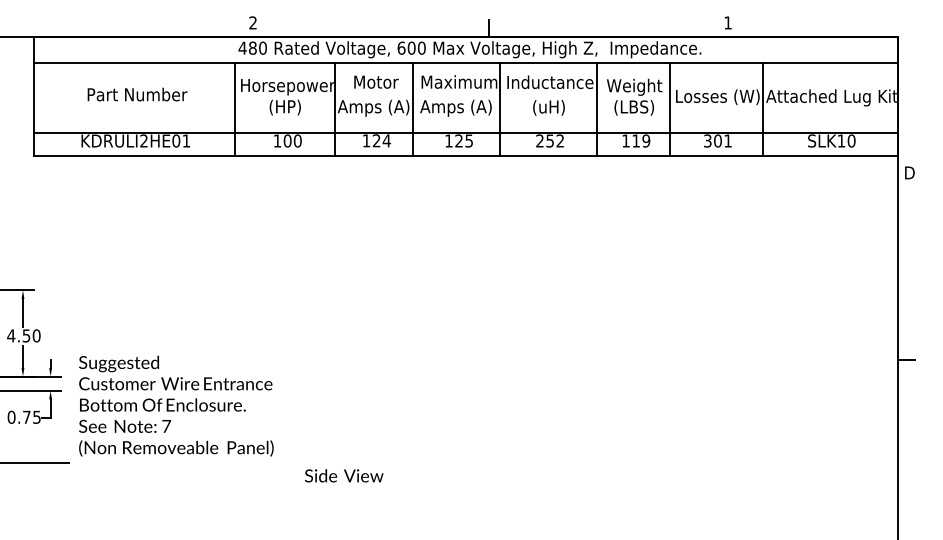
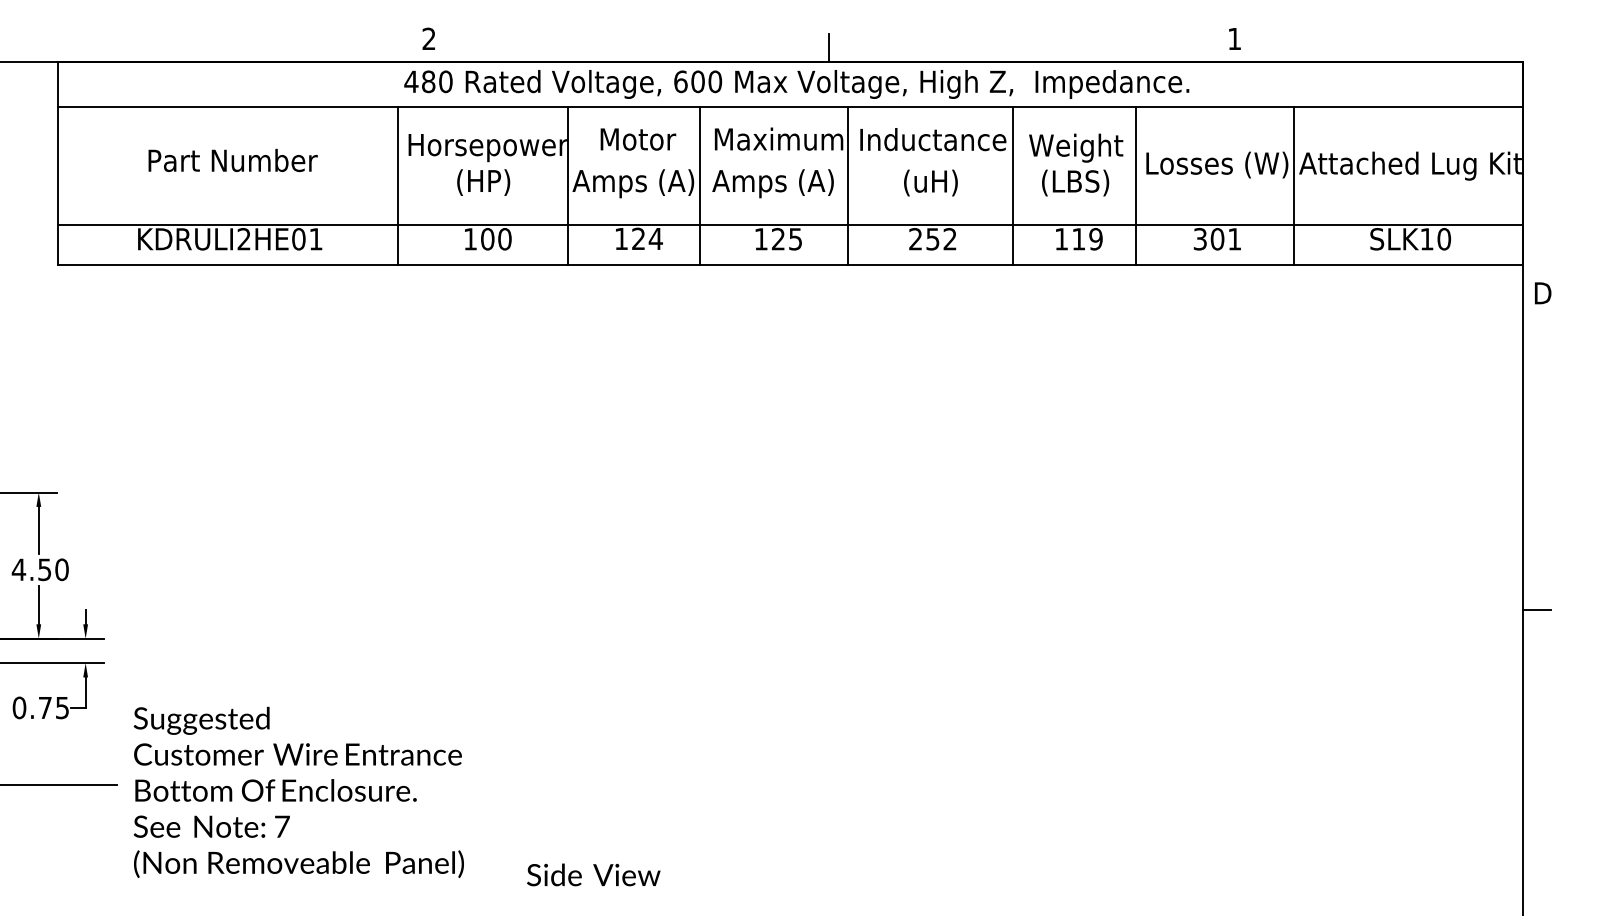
text: (176, 405) -> (299, 791), moved
text: (344, 475) -> (594, 874), moved

